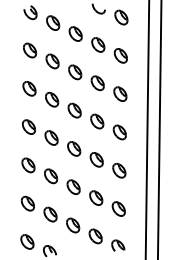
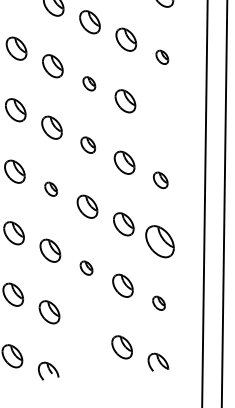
part: (120, 55) -> (161, 56), size x0.6
part: (75, 72) -> (89, 83), size x0.6
part: (120, 93) -> (161, 117), removed
part: (74, 110) -> (88, 145), size x0.7
part: (119, 132) -> (160, 180), size x0.7
part: (51, 137) -> (51, 188), size x0.6
part: (119, 170) -> (160, 241), size x1.4
part: (73, 186) -> (86, 267), size x0.6
part: (118, 208) -> (158, 302), size x0.6
part: (73, 225) -> (86, 329), removed

